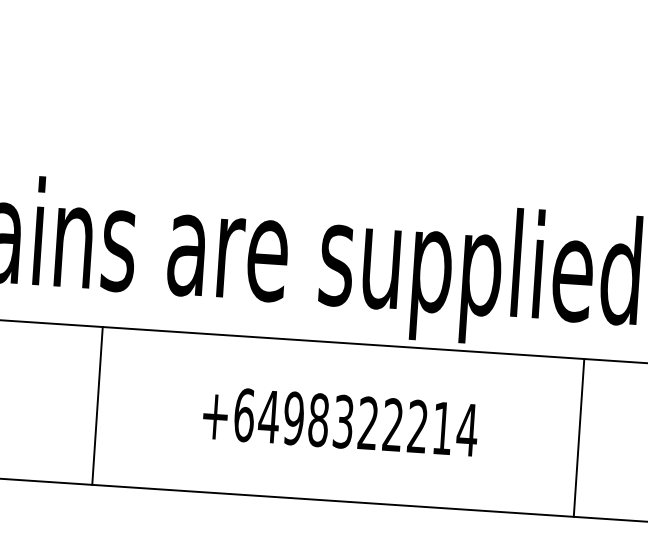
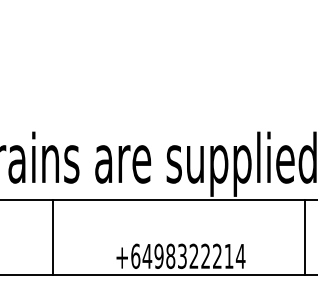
line: (97, 405) -> (52, 237), moved
text: (339, 419) -> (180, 255), moved
line: (579, 437) -> (305, 237), moved

